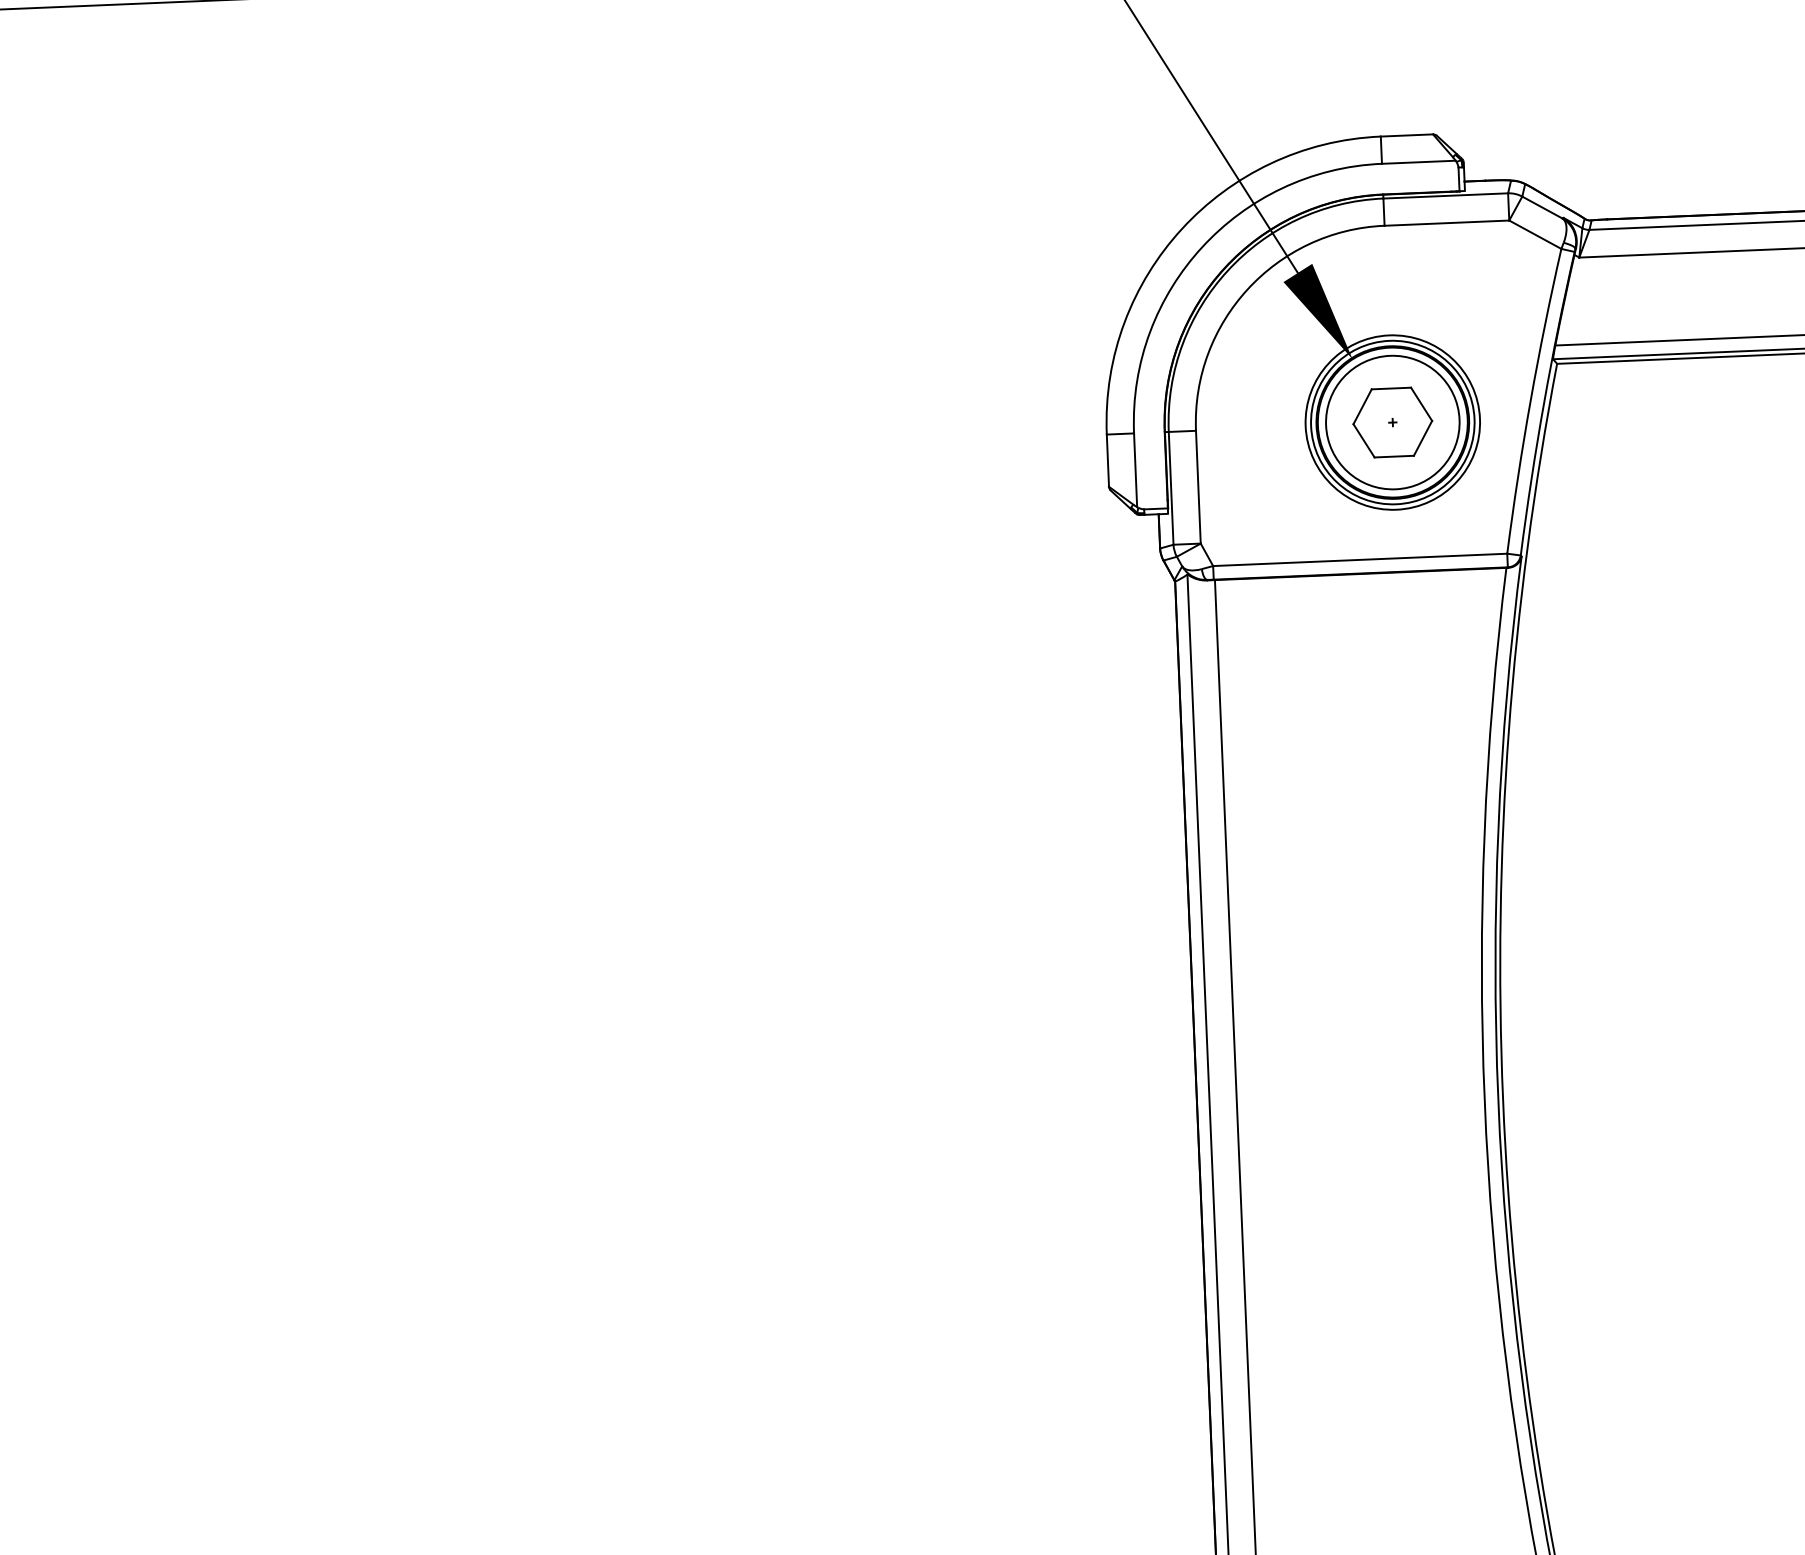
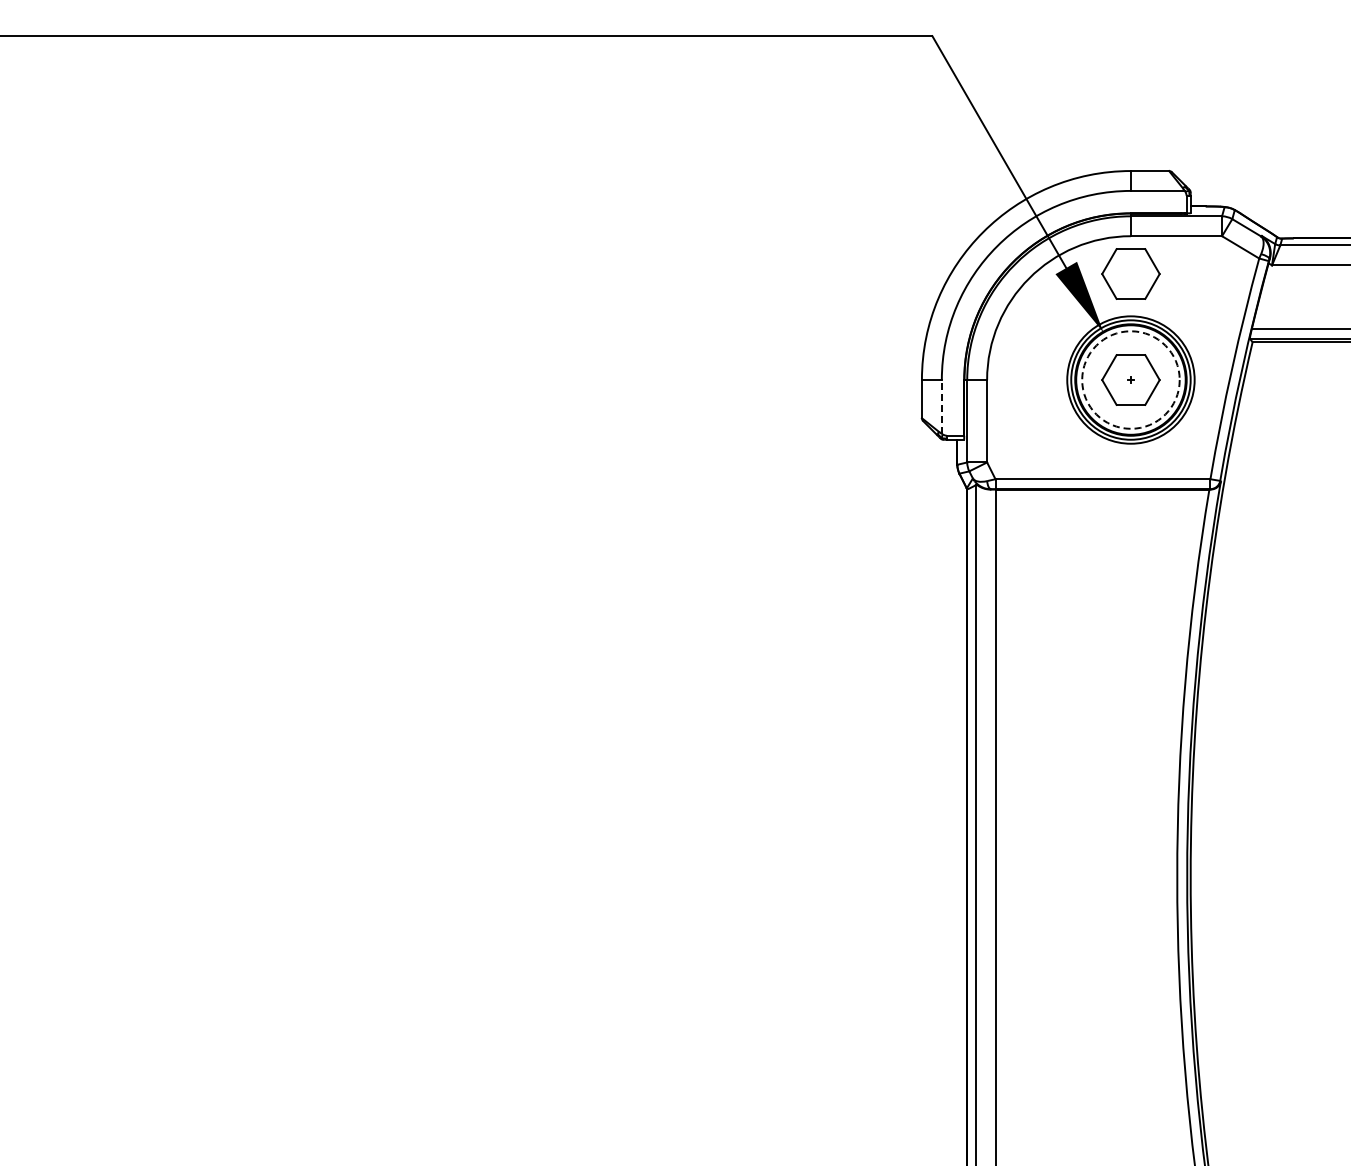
part: (1386, 276) -> (1130, 273), added
circle: (1392, 421) -> (1130, 379), solid -> dashed
line: (1135, 469) -> (941, 406), solid -> dashed

